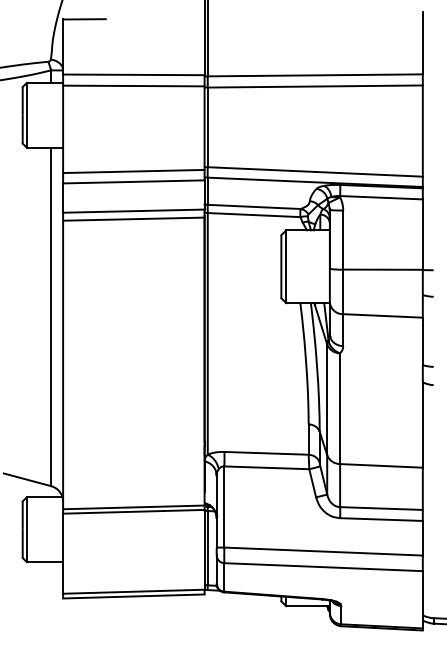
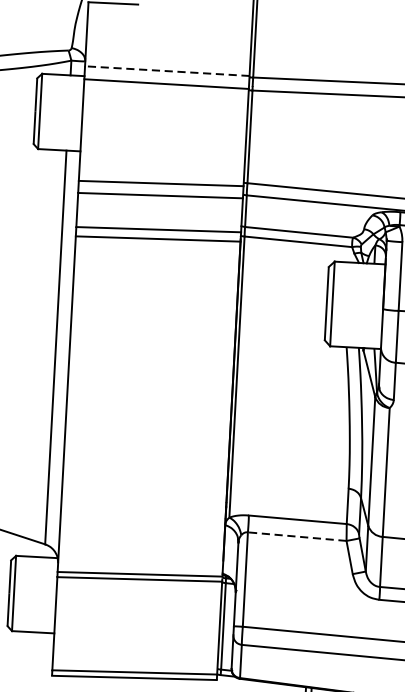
line: (133, 74) -> (166, 70), solid -> dashed
line: (266, 467) -> (296, 536), solid -> dashed

